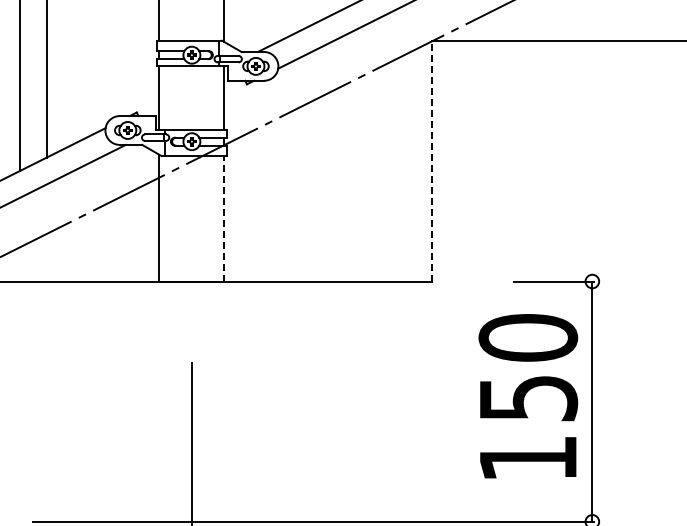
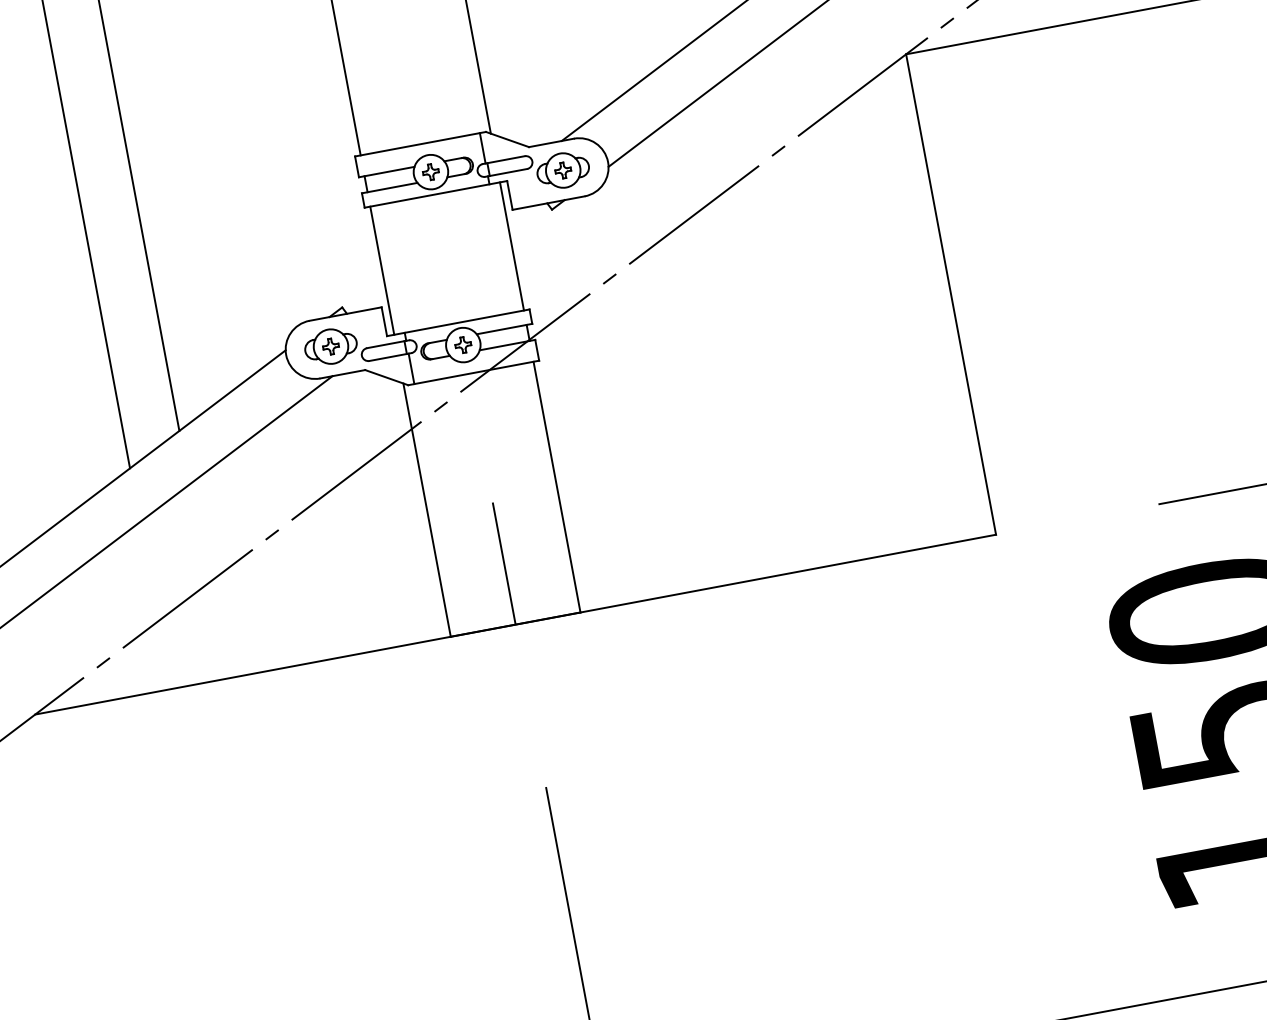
line: (432, 160) -> (951, 292), dashed -> solid
line: (224, 218) -> (557, 486), dashed -> solid
line: (191, 250) -> (503, 562), added

